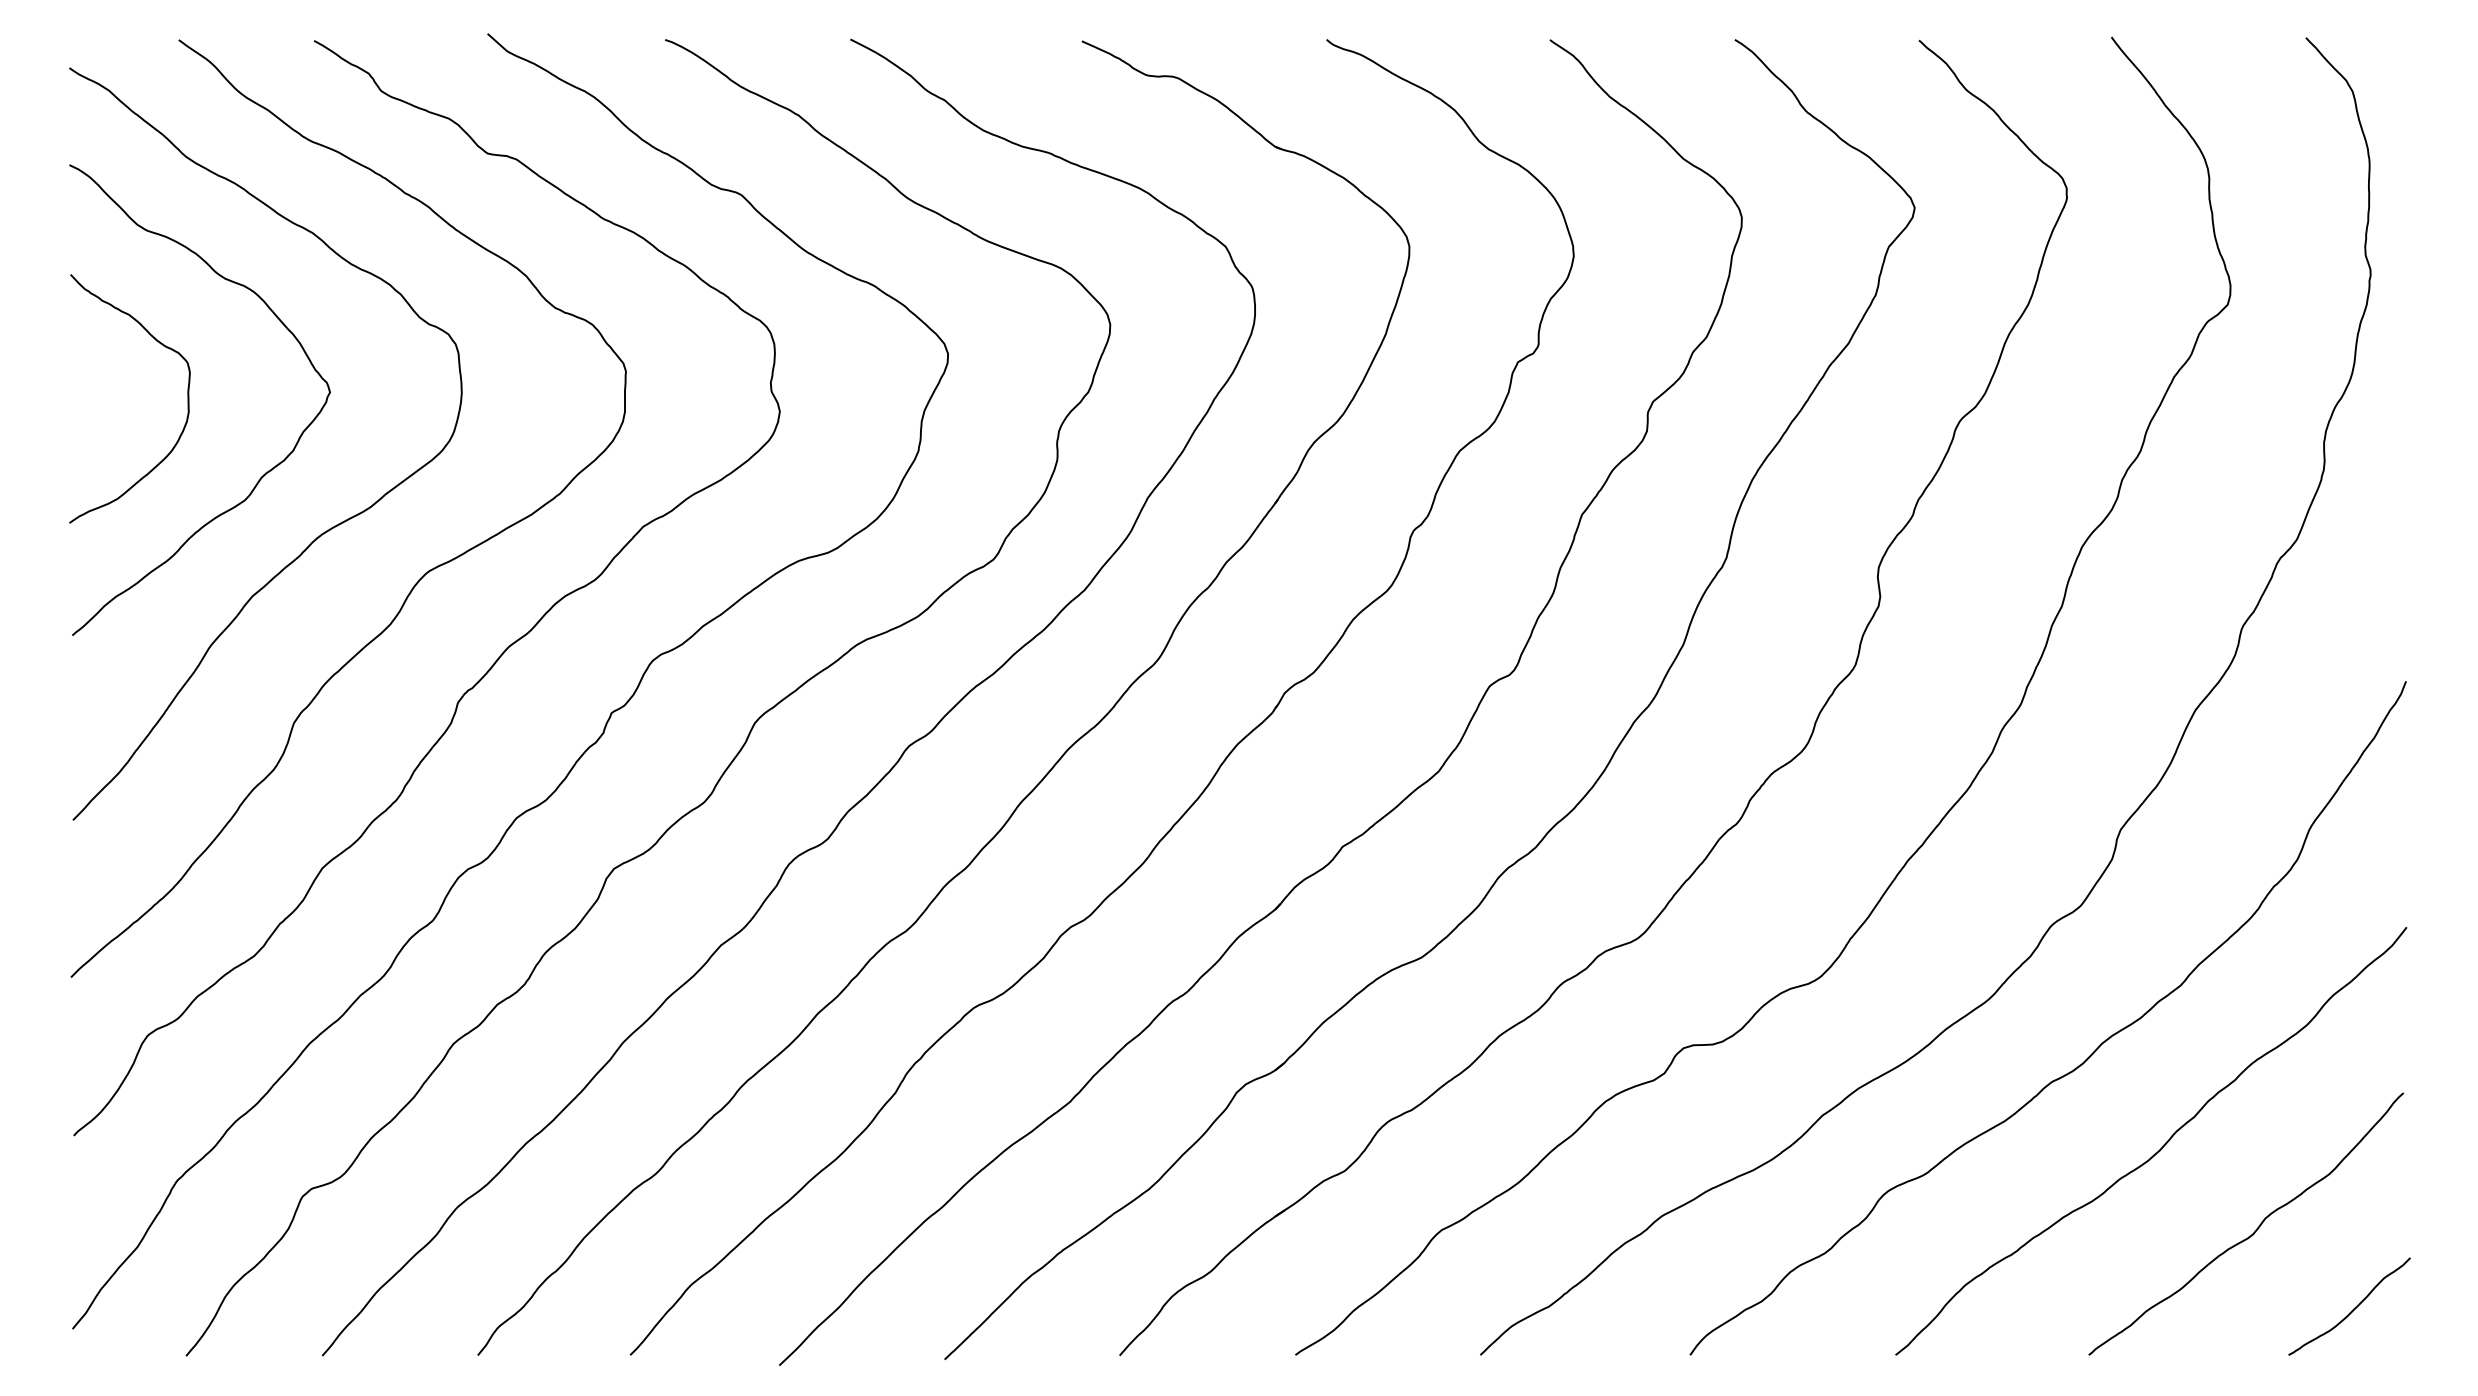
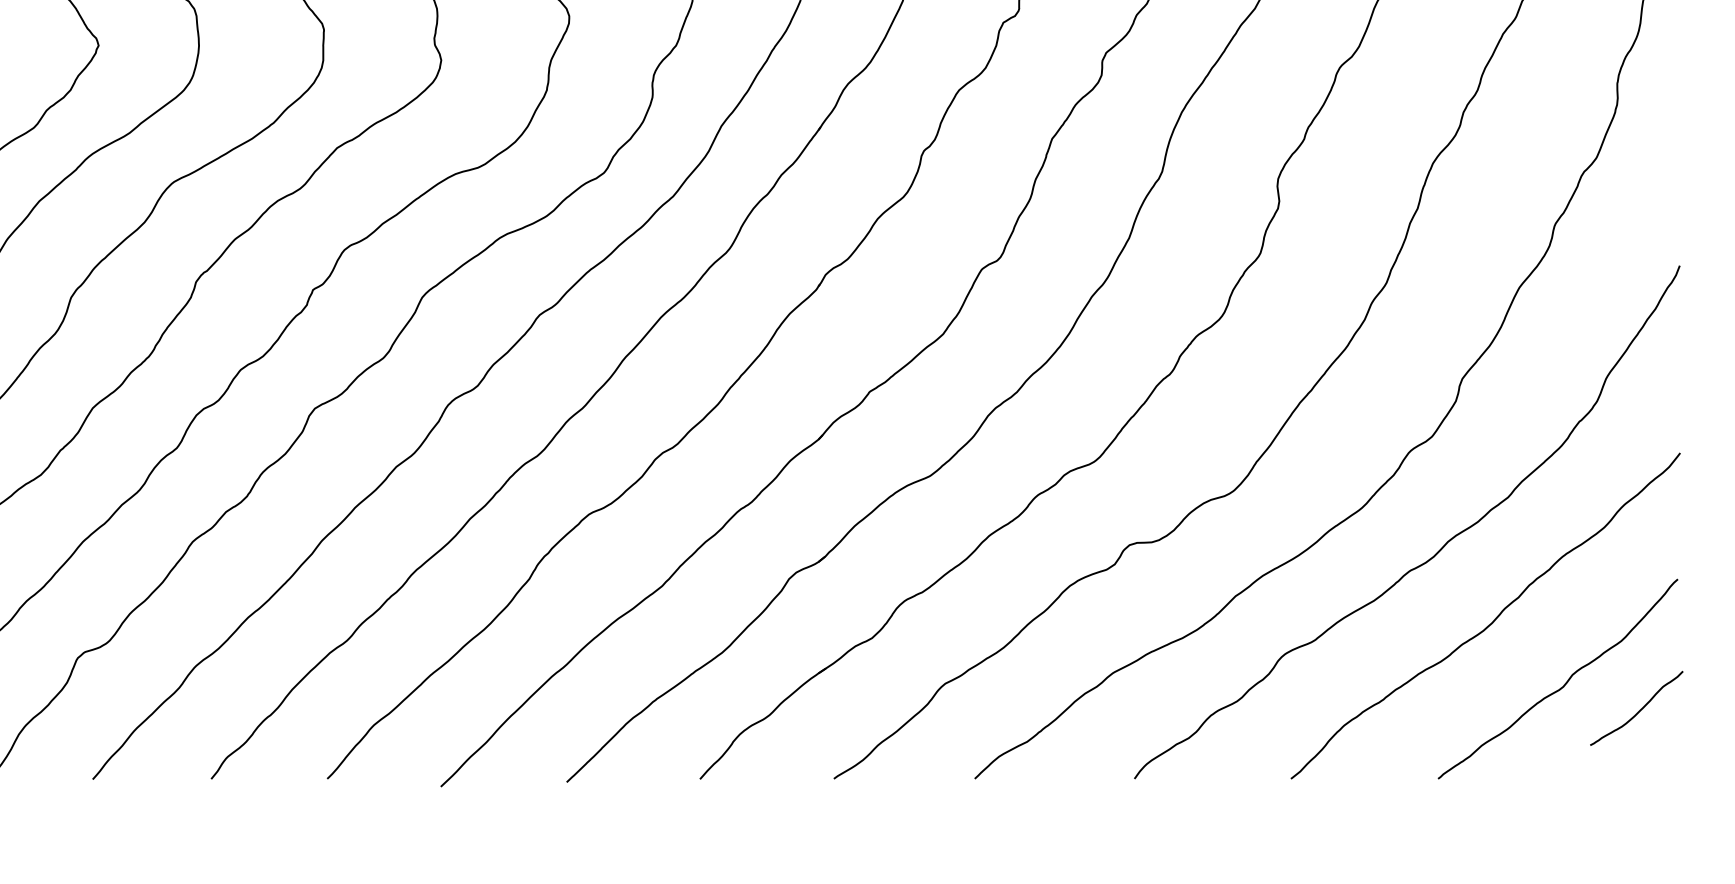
curve: (2352, 1309) -> (1638, 710), moved

